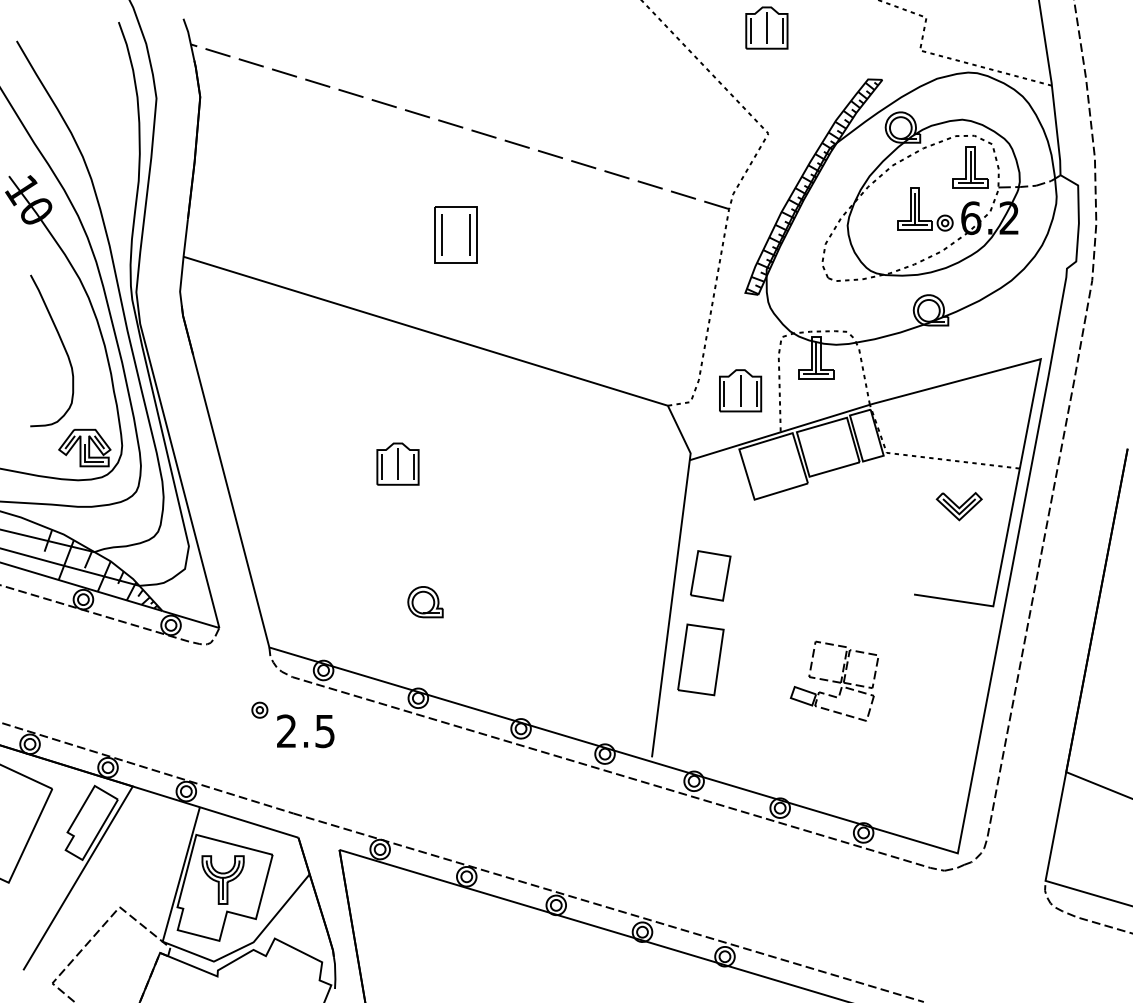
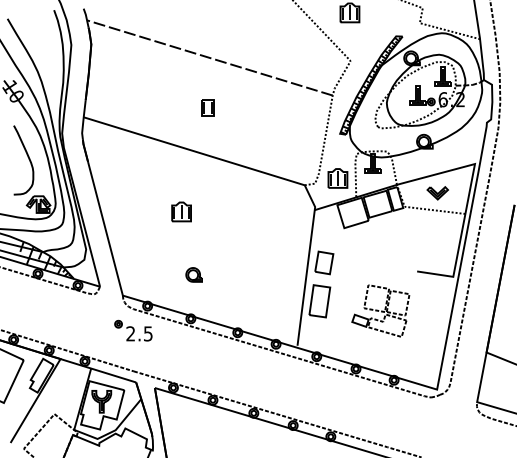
part: (454, 235) -> (207, 107), size x0.62
part: (958, 506) -> (437, 193), moved
part: (833, 680) -> (380, 310), size x1.43

